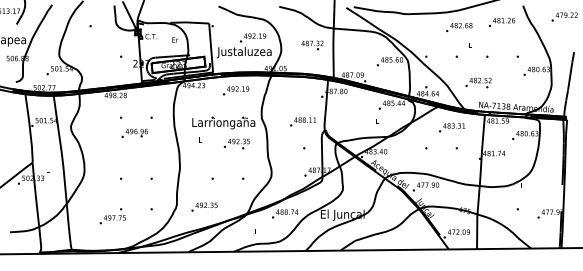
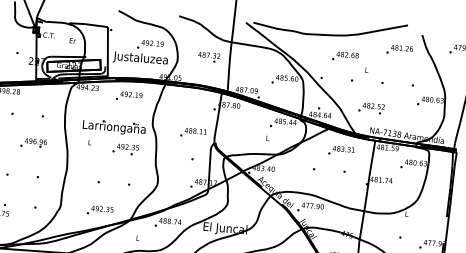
text: (459, 27) -> (345, 56), moved
text: (134, 132) -> (33, 142), moved
text: (204, 206) -> (100, 210), moved

